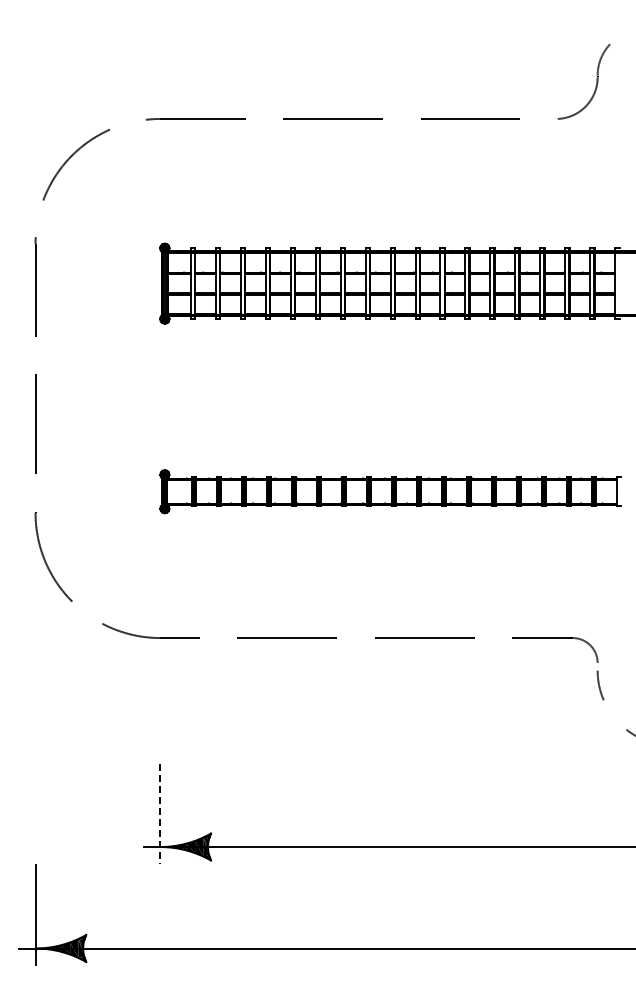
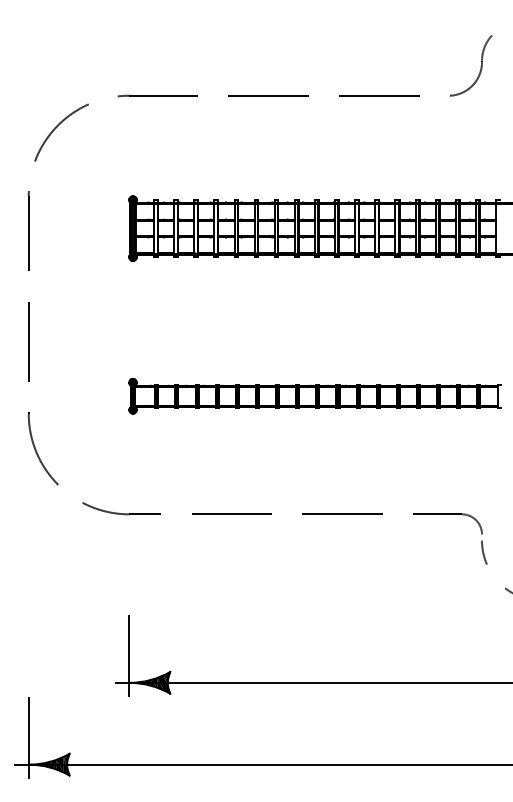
line: (160, 813) -> (129, 655), dashed -> solid

